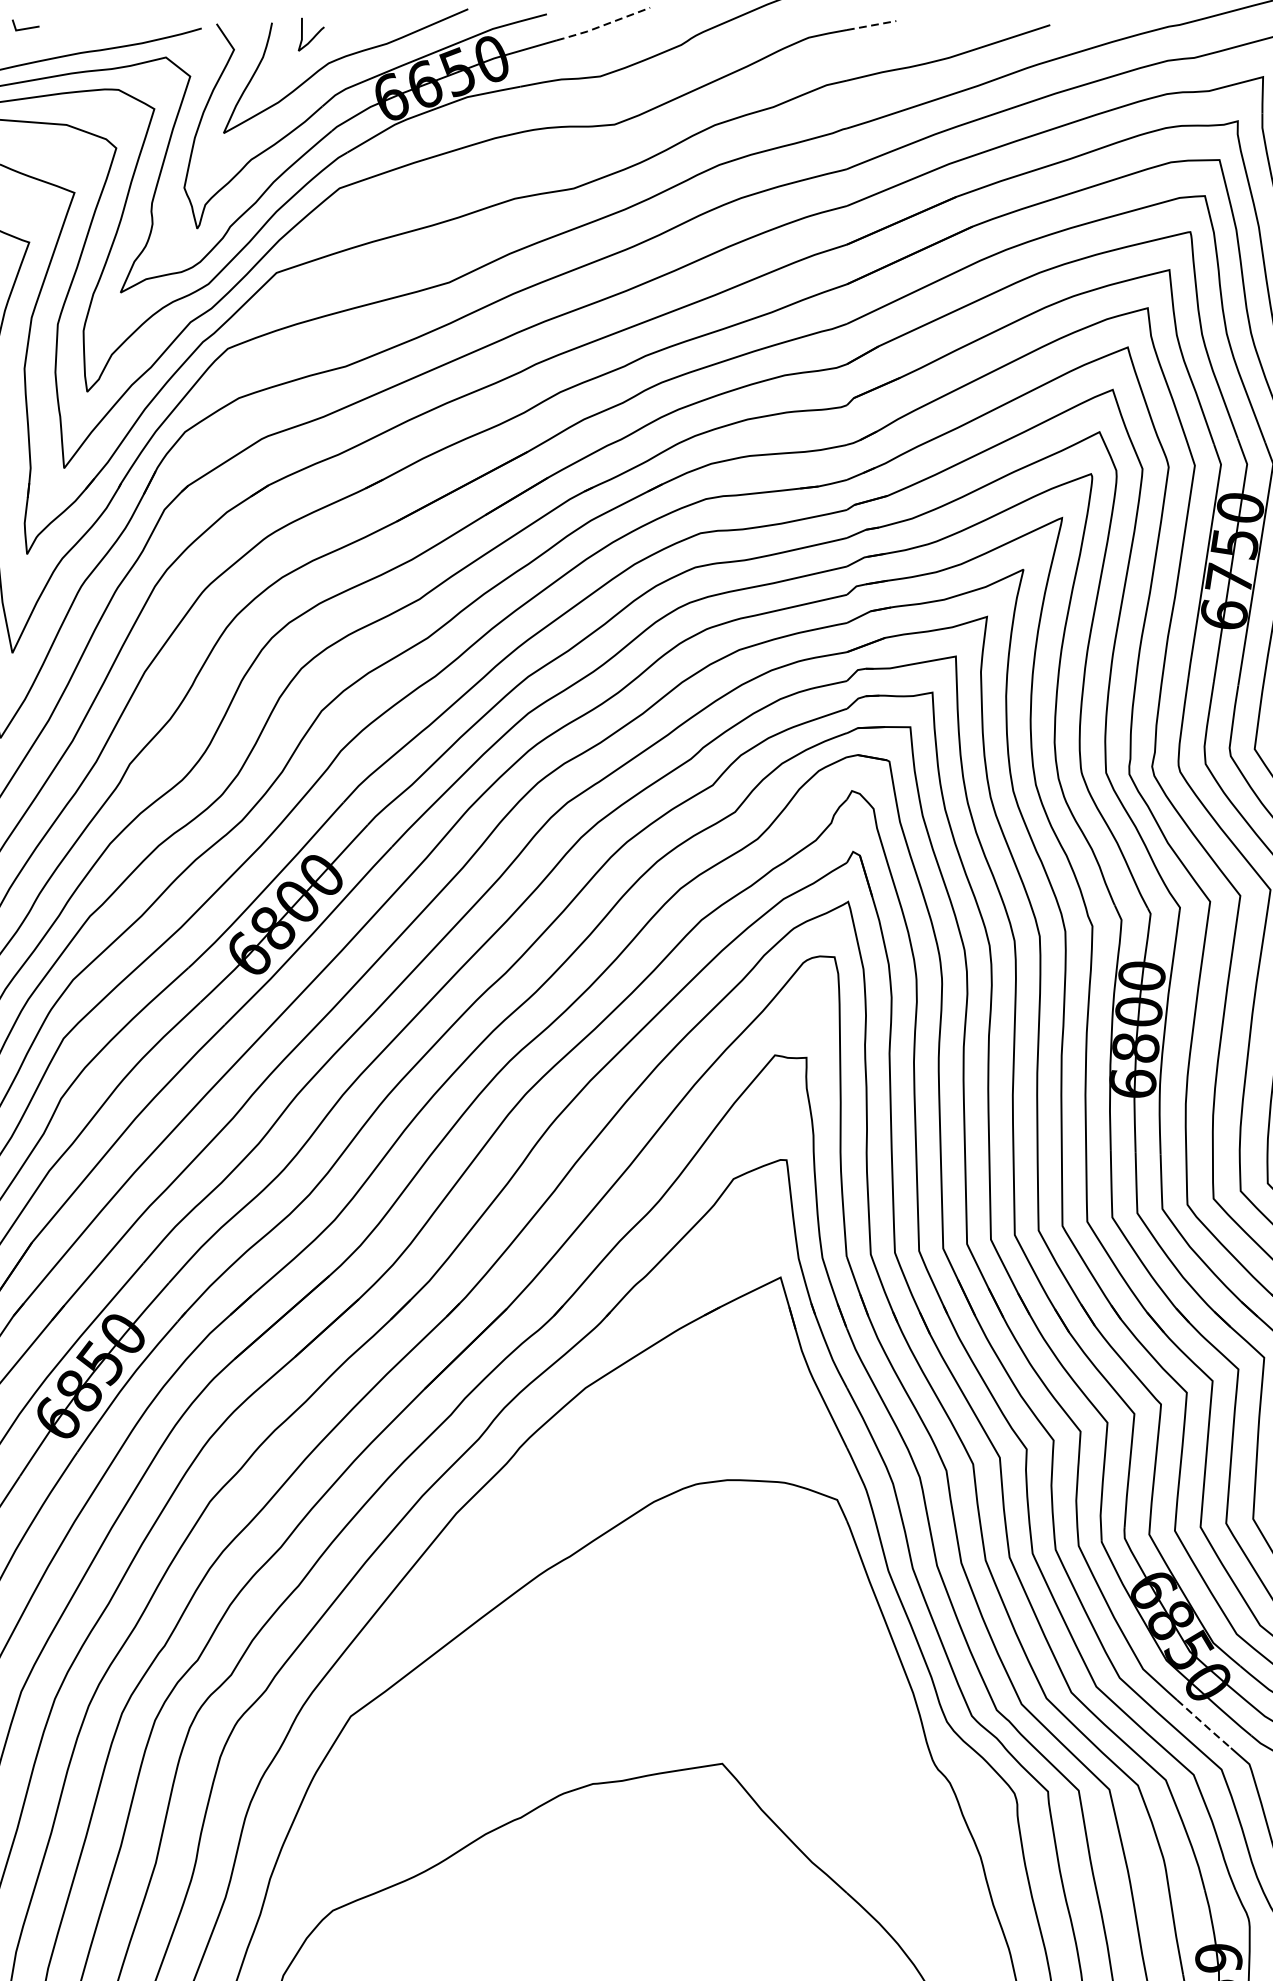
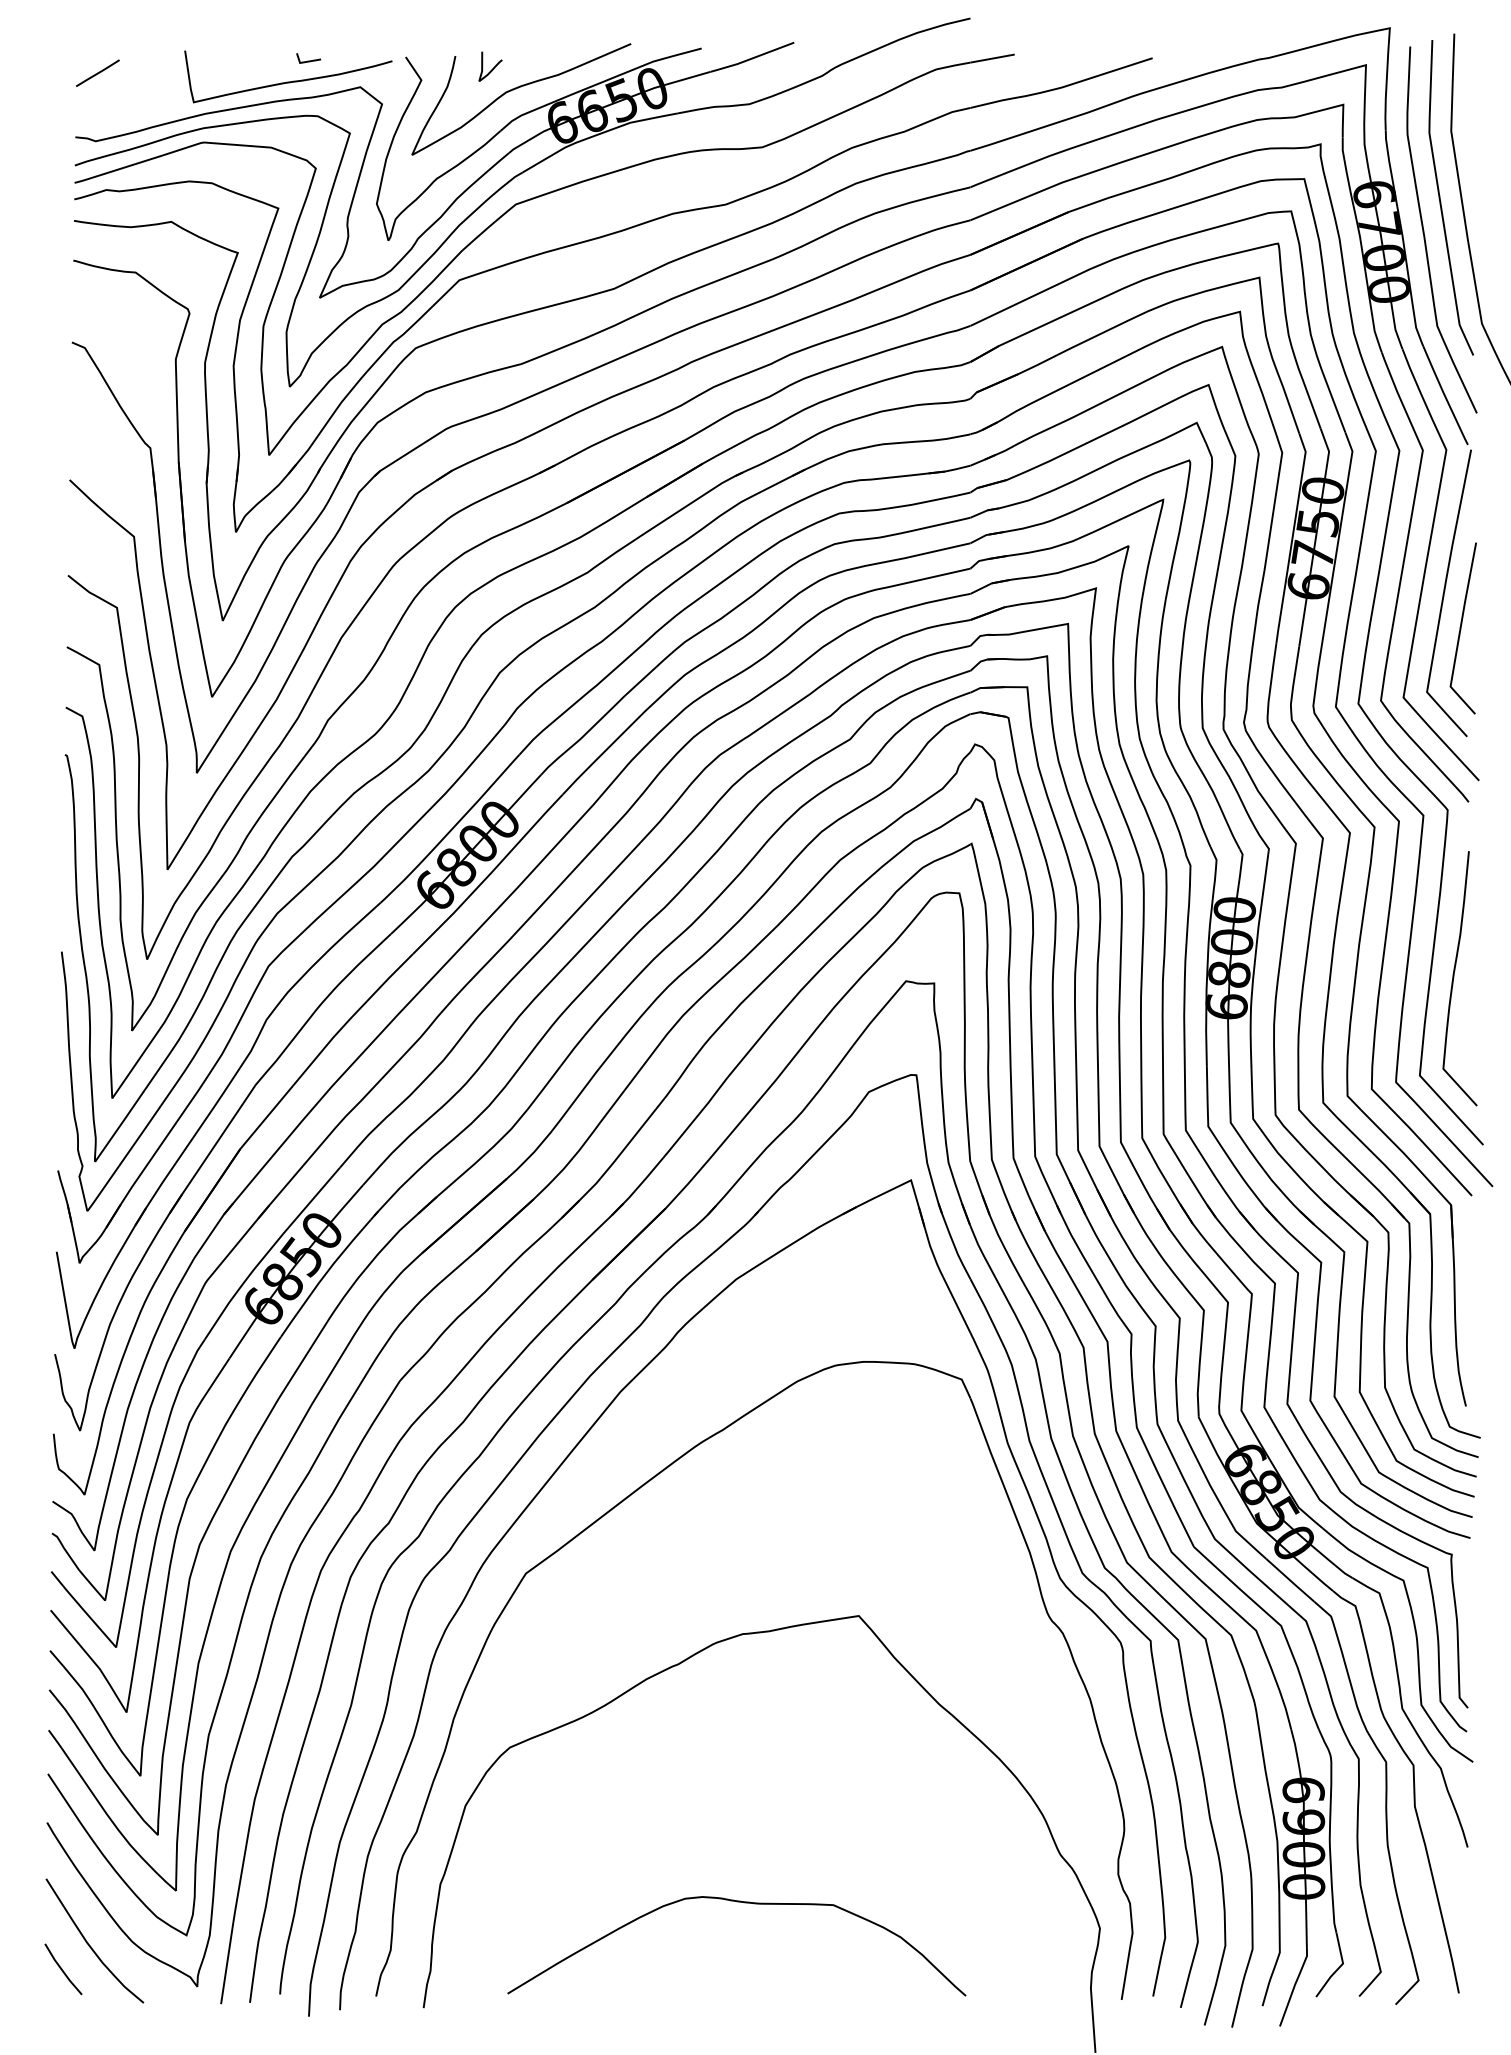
line: (602, 25) -> (751, 58), dashed -> solid
line: (872, 25) -> (993, 58), dashed -> solid
line: (25, 27) -> (308, 60), moved
line: (1204, 1724) -> (1290, 1580), dashed -> solid

